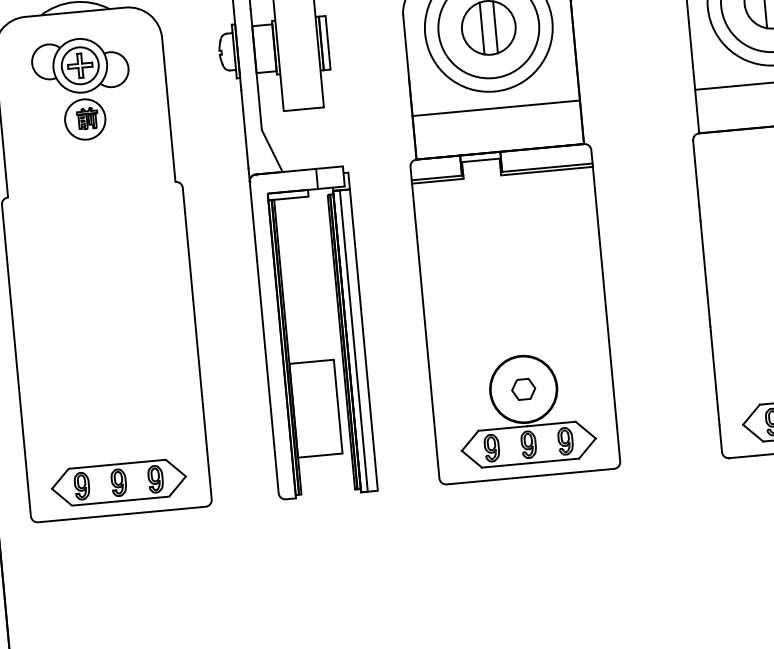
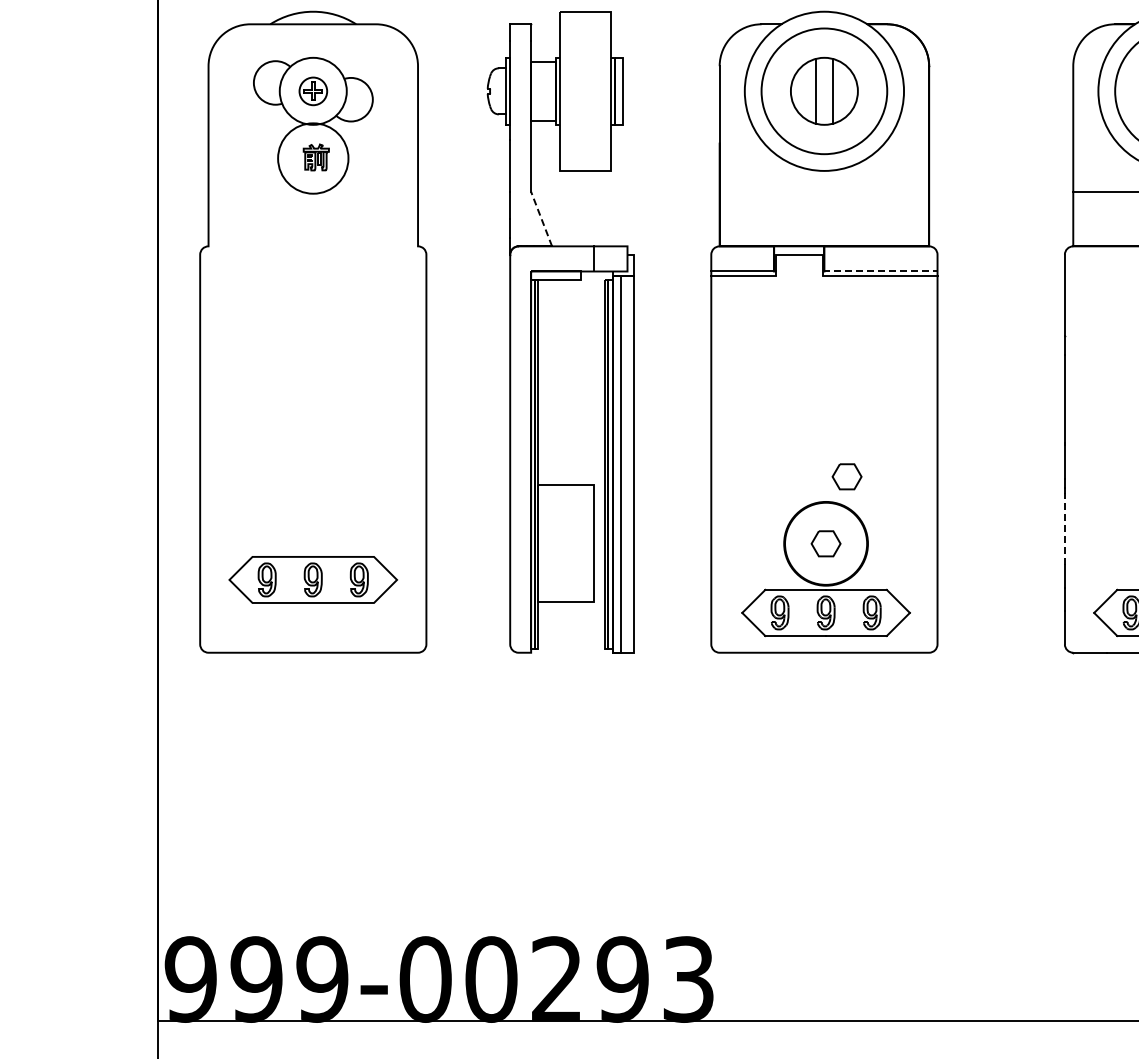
part: (80, 65) -> (313, 91), size x0.6
line: (496, 107) -> (824, 191), removed
circle: (85, 119) -> (313, 158), size x1.4
line: (272, 150) -> (541, 218), solid -> dashed
line: (546, 167) -> (880, 271), solid -> dashed
part: (535, 334) -> (846, 476), added
line: (713, 360) -> (1064, 529), solid -> dashed
part: (119, 482) -> (313, 579), moved

